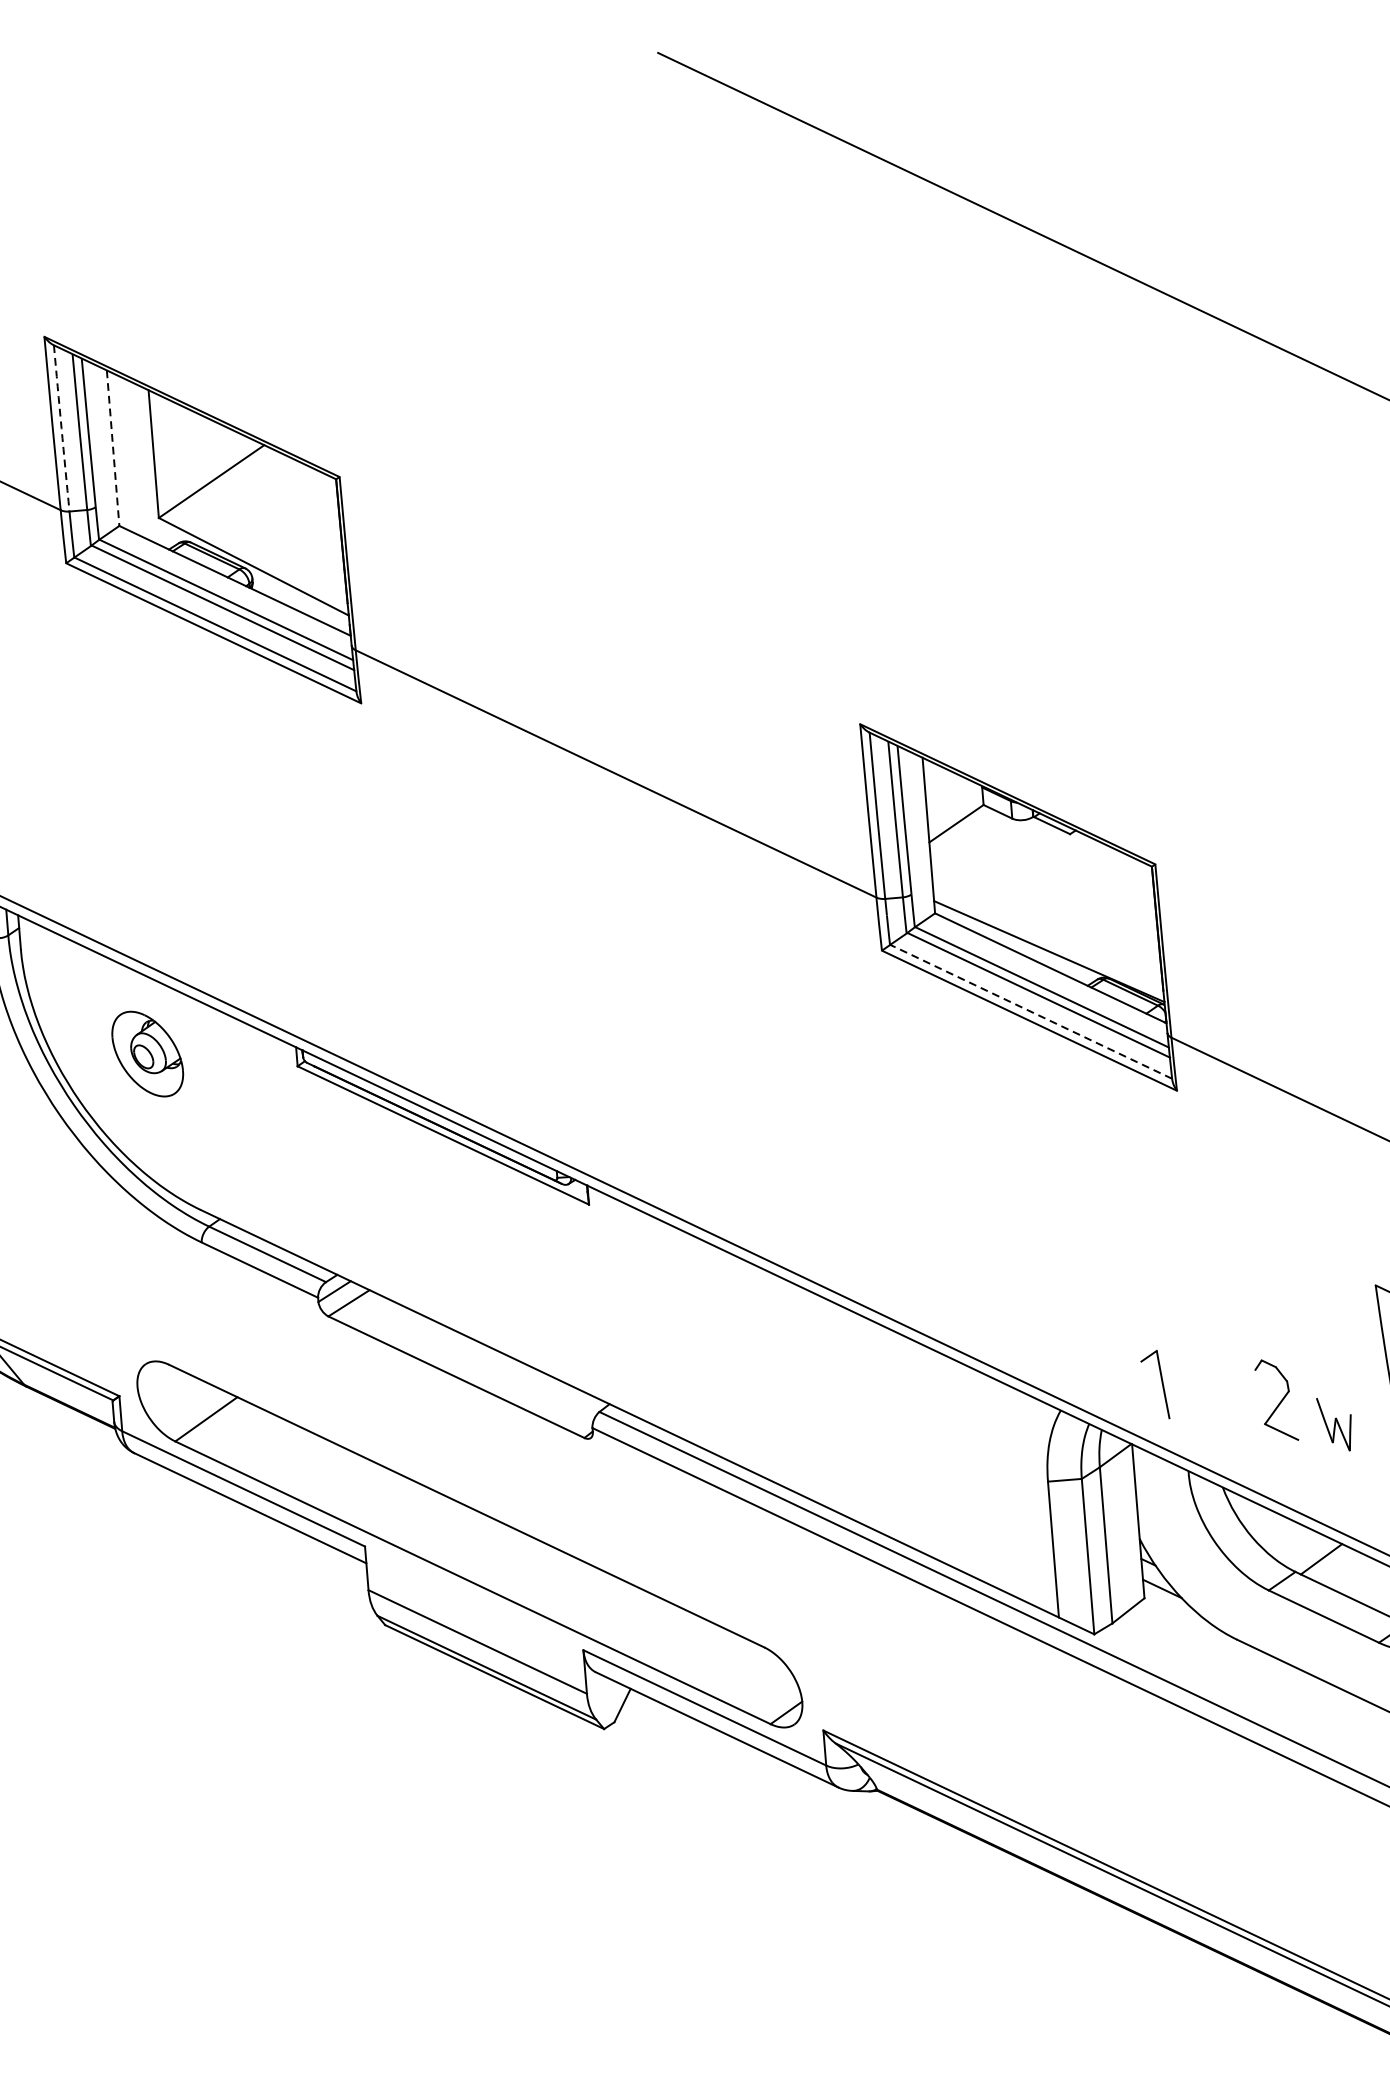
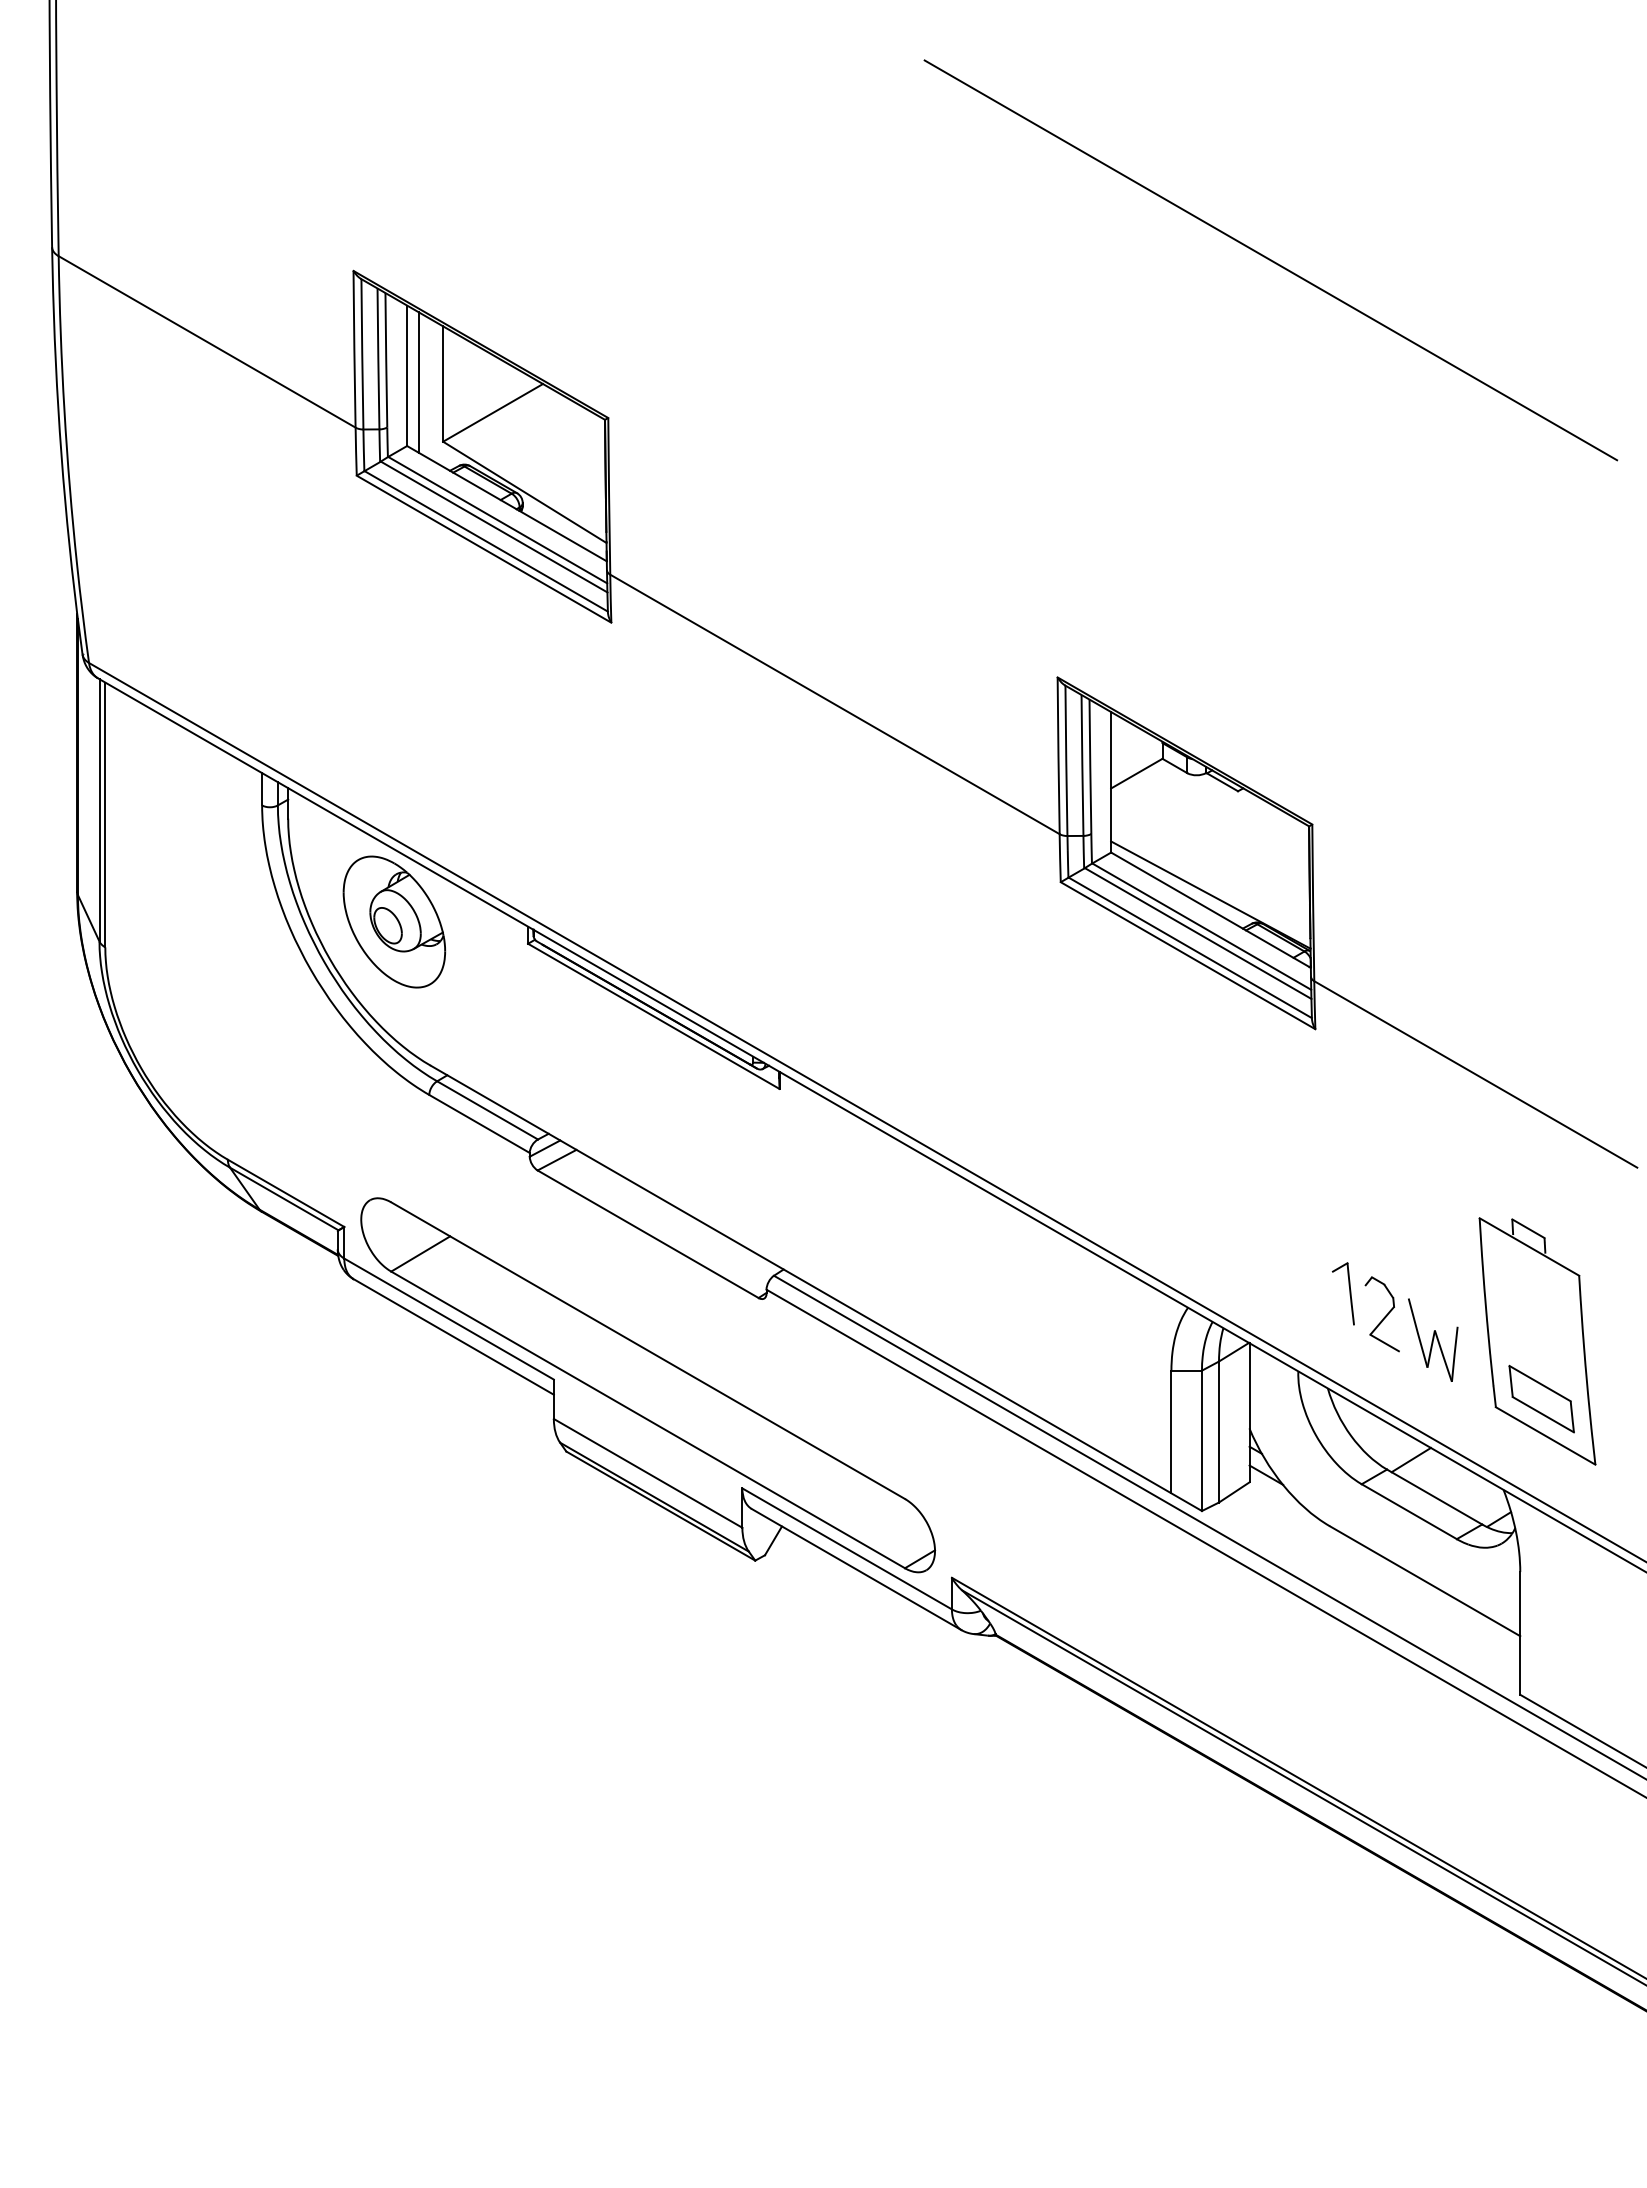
arc: (61, 428) -> (362, 354), dashed -> solid
line: (113, 448) -> (407, 376), dashed -> solid
line: (126, 454) -> (418, 382), added
line: (1030, 1011) -> (1189, 947), dashed -> solid
part: (147, 1053) -> (394, 921), size x1.67
part: (1161, 1384) -> (1349, 1293), moved
part: (1335, 1423) -> (1433, 1339), size x1.67

